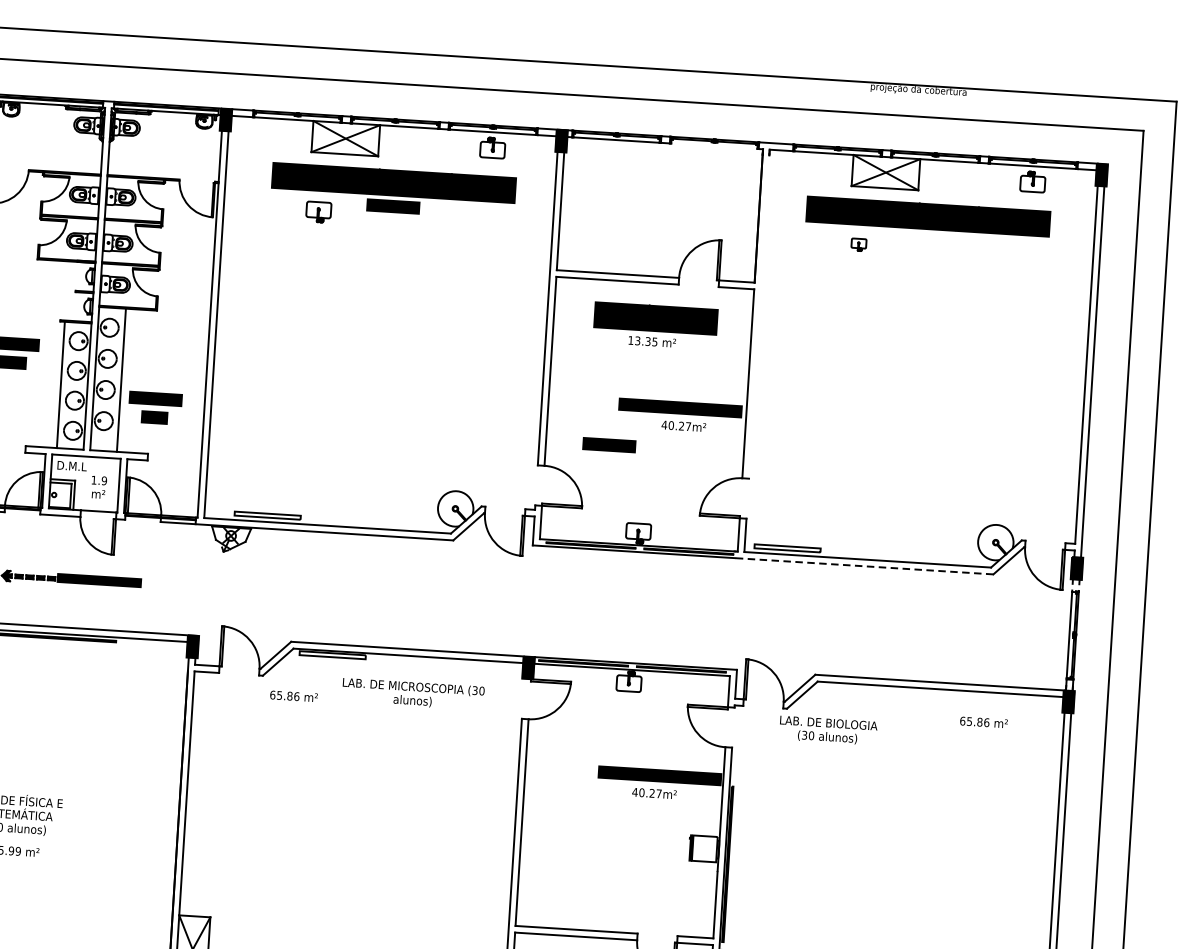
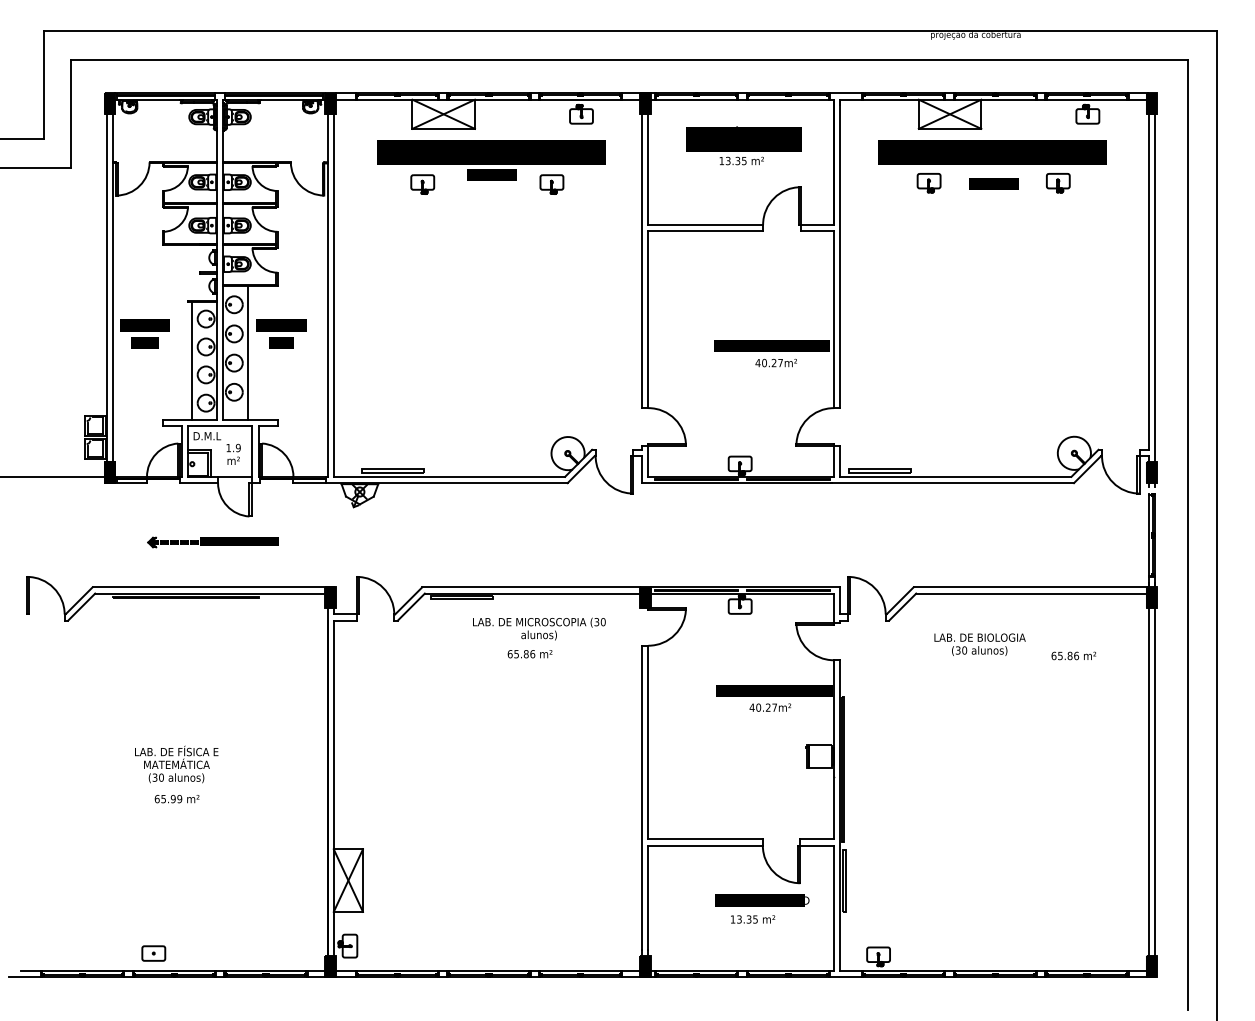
line: (713, 145) -> (787, 99), added
part: (456, 220) -> (551, 184), added
part: (858, 245) -> (928, 183), size x1.67
part: (996, 253) -> (1058, 183), added
line: (759, 316) -> (840, 256), added
text: (655, 325) -> (743, 145), moved
text: (155, 407) -> (281, 333), moved
text: (609, 444) -> (993, 183), moved
line: (863, 566) -> (952, 483), dashed -> solid
text: (293, 696) -> (529, 654), moved
text: (983, 721) -> (1073, 655), moved
text: (827, 730) -> (979, 644), moved

